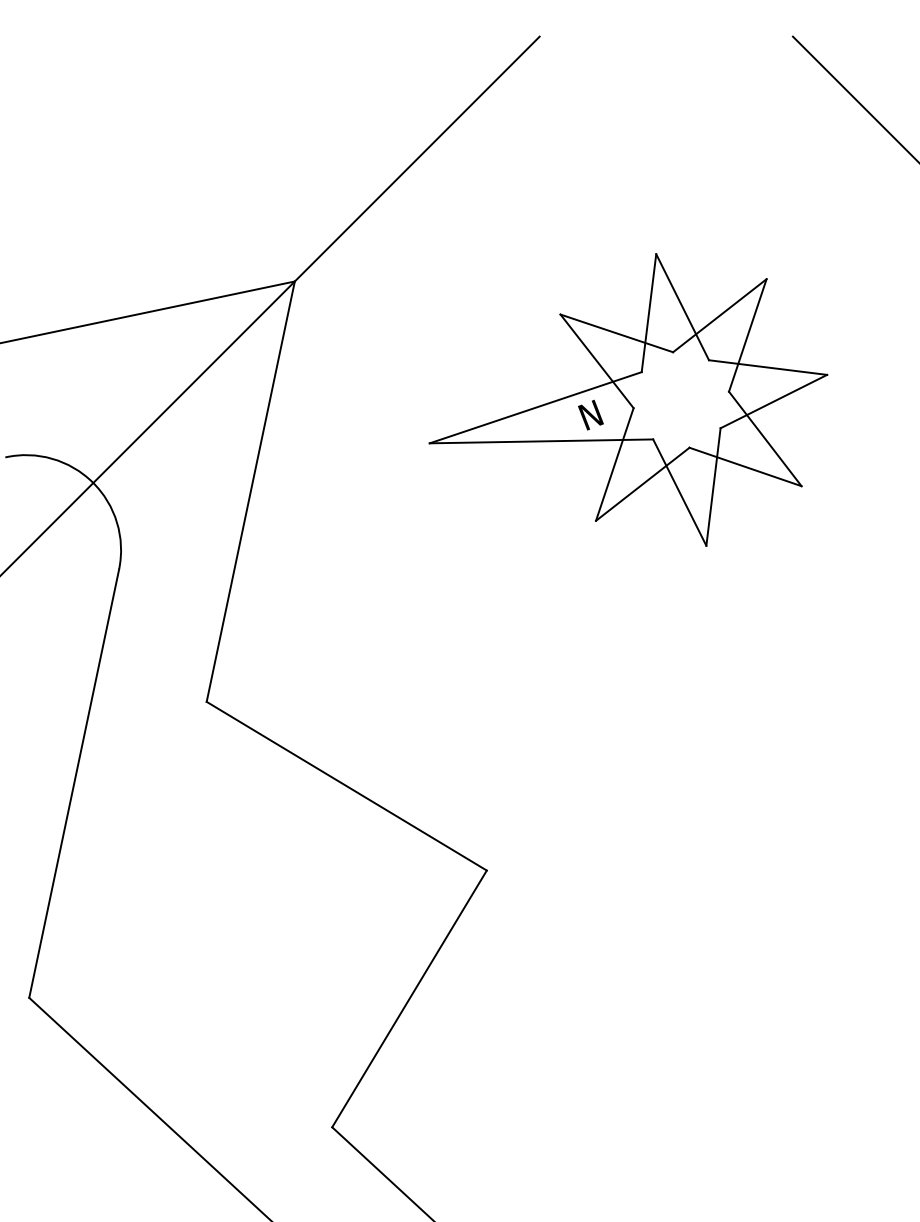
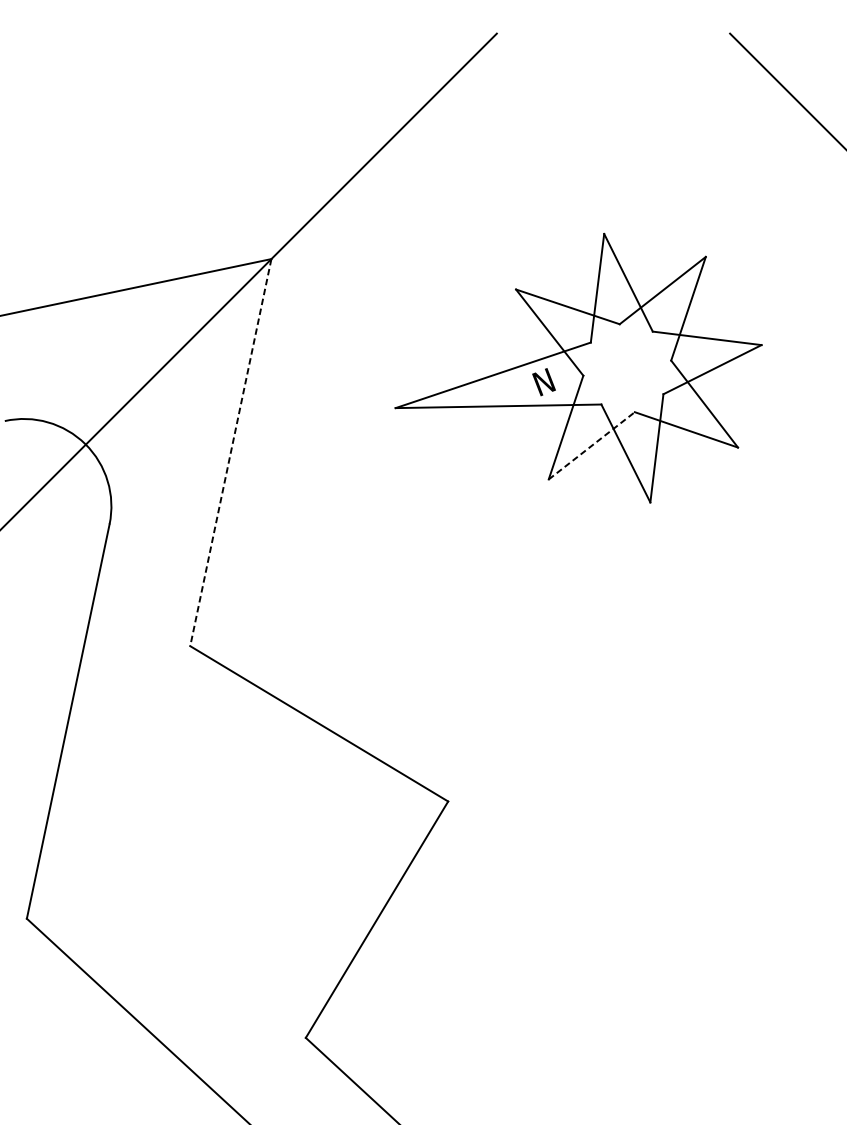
line: (643, 484) -> (592, 446), solid -> dashed
line: (250, 491) -> (230, 452), solid -> dashed

